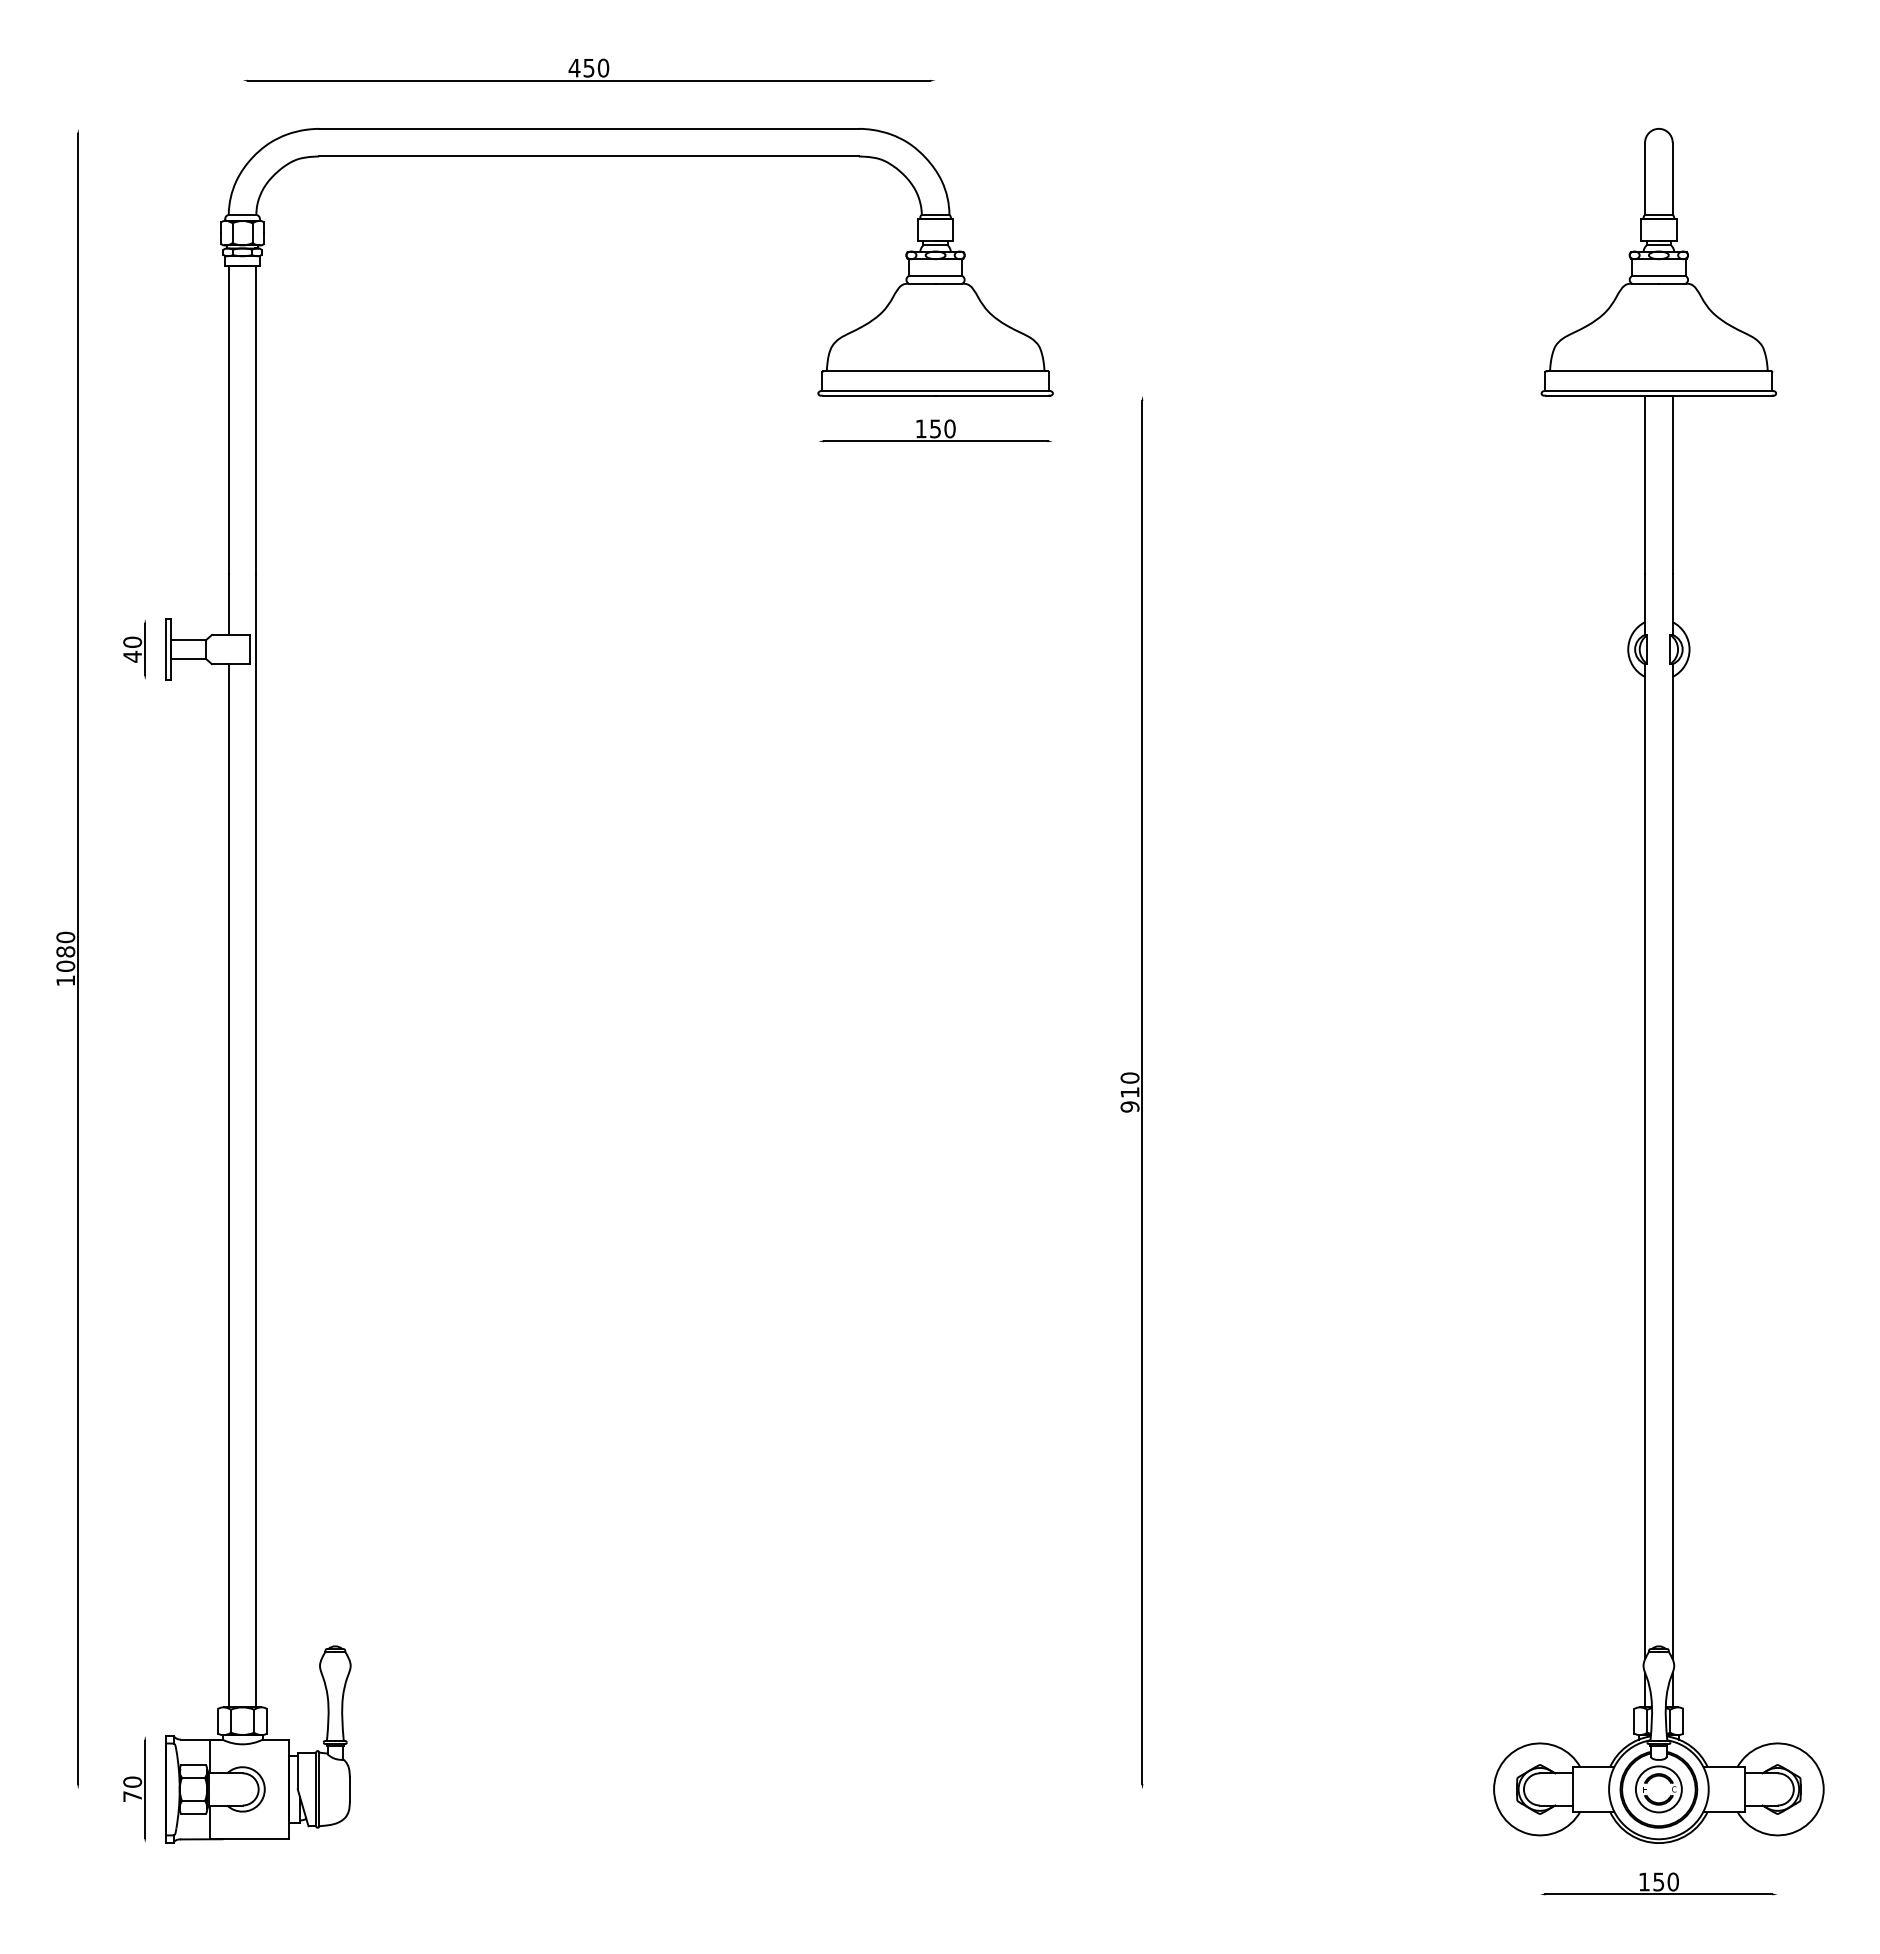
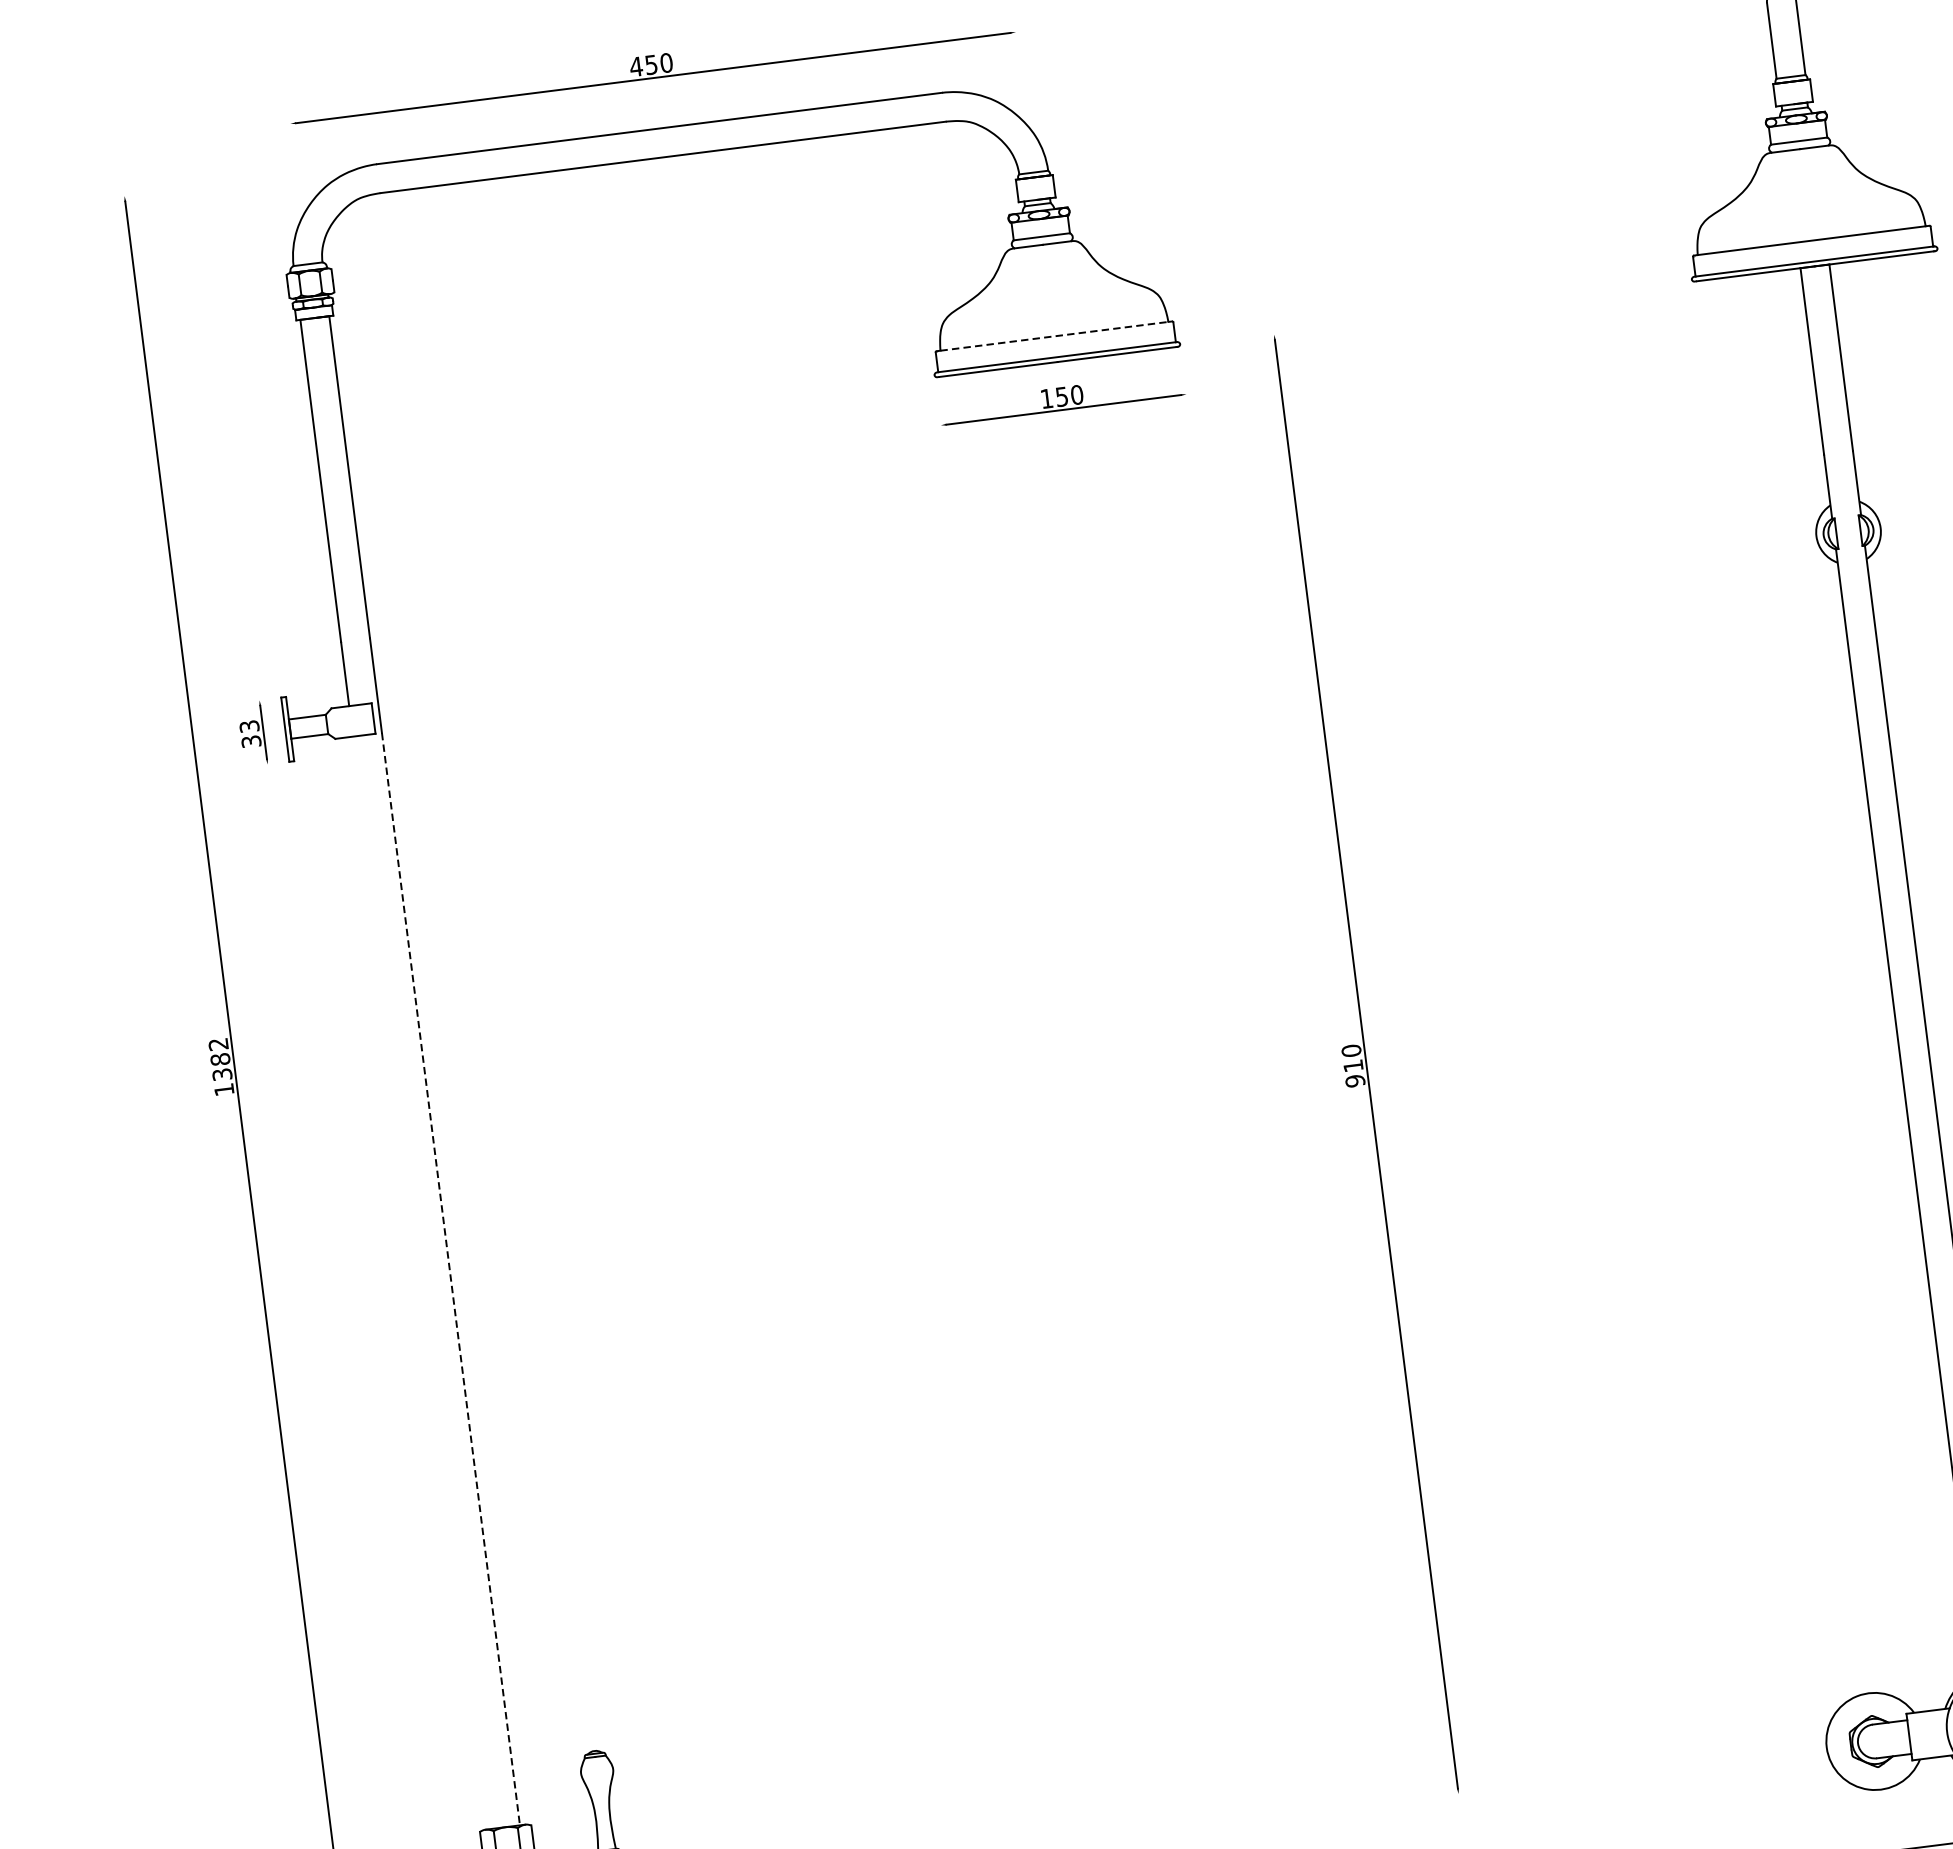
line: (935, 371) -> (1054, 336), solid -> dashed
text: (132, 649) -> (250, 734), 40 -> 33
text: (65, 951) -> (220, 1059), 1080 -> 1382
line: (228, 1185) -> (421, 1282), removed
line: (256, 1185) -> (451, 1278), solid -> dashed

